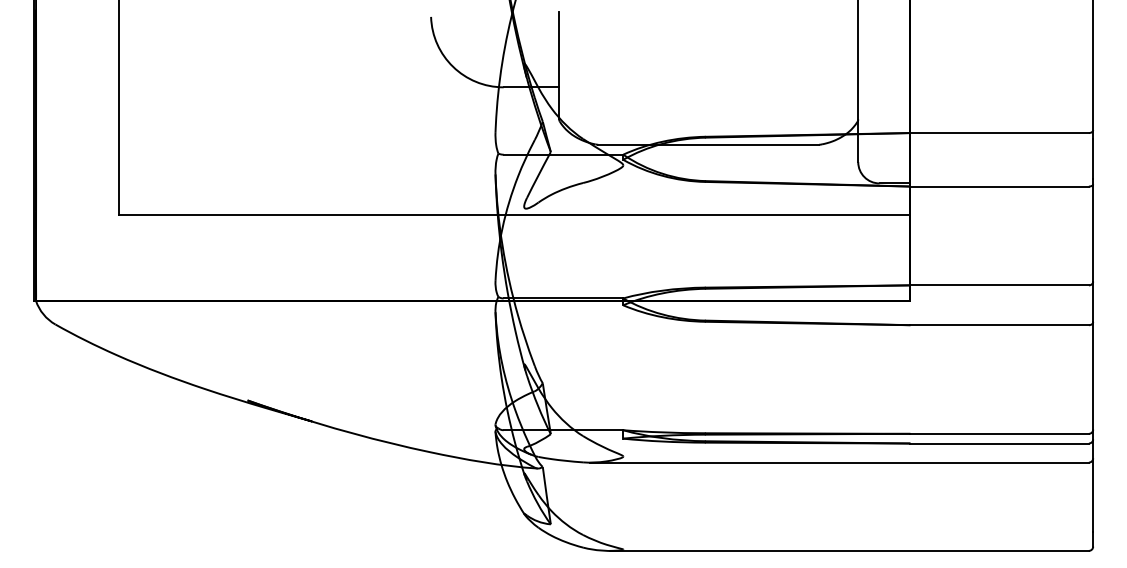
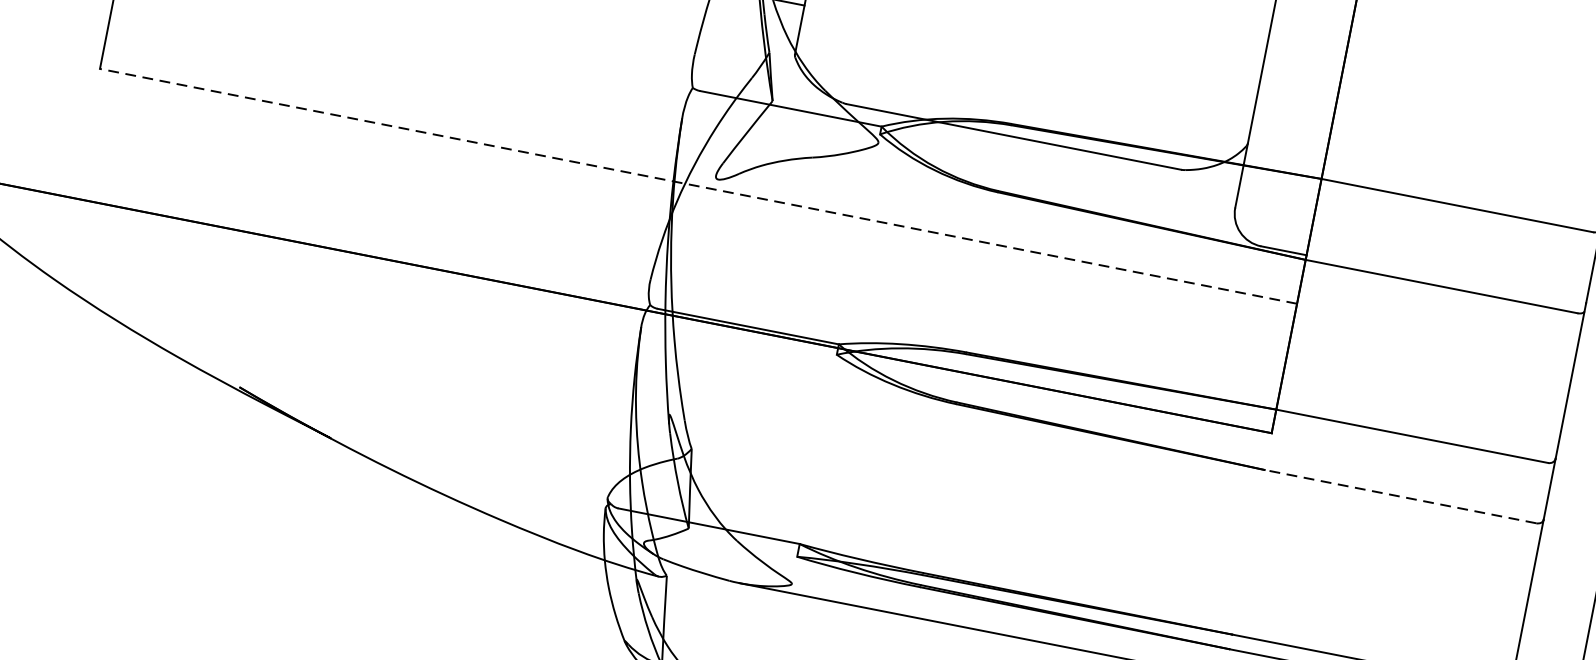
line: (513, 215) -> (697, 186), solid -> dashed
line: (999, 325) -> (1400, 497), solid -> dashed

